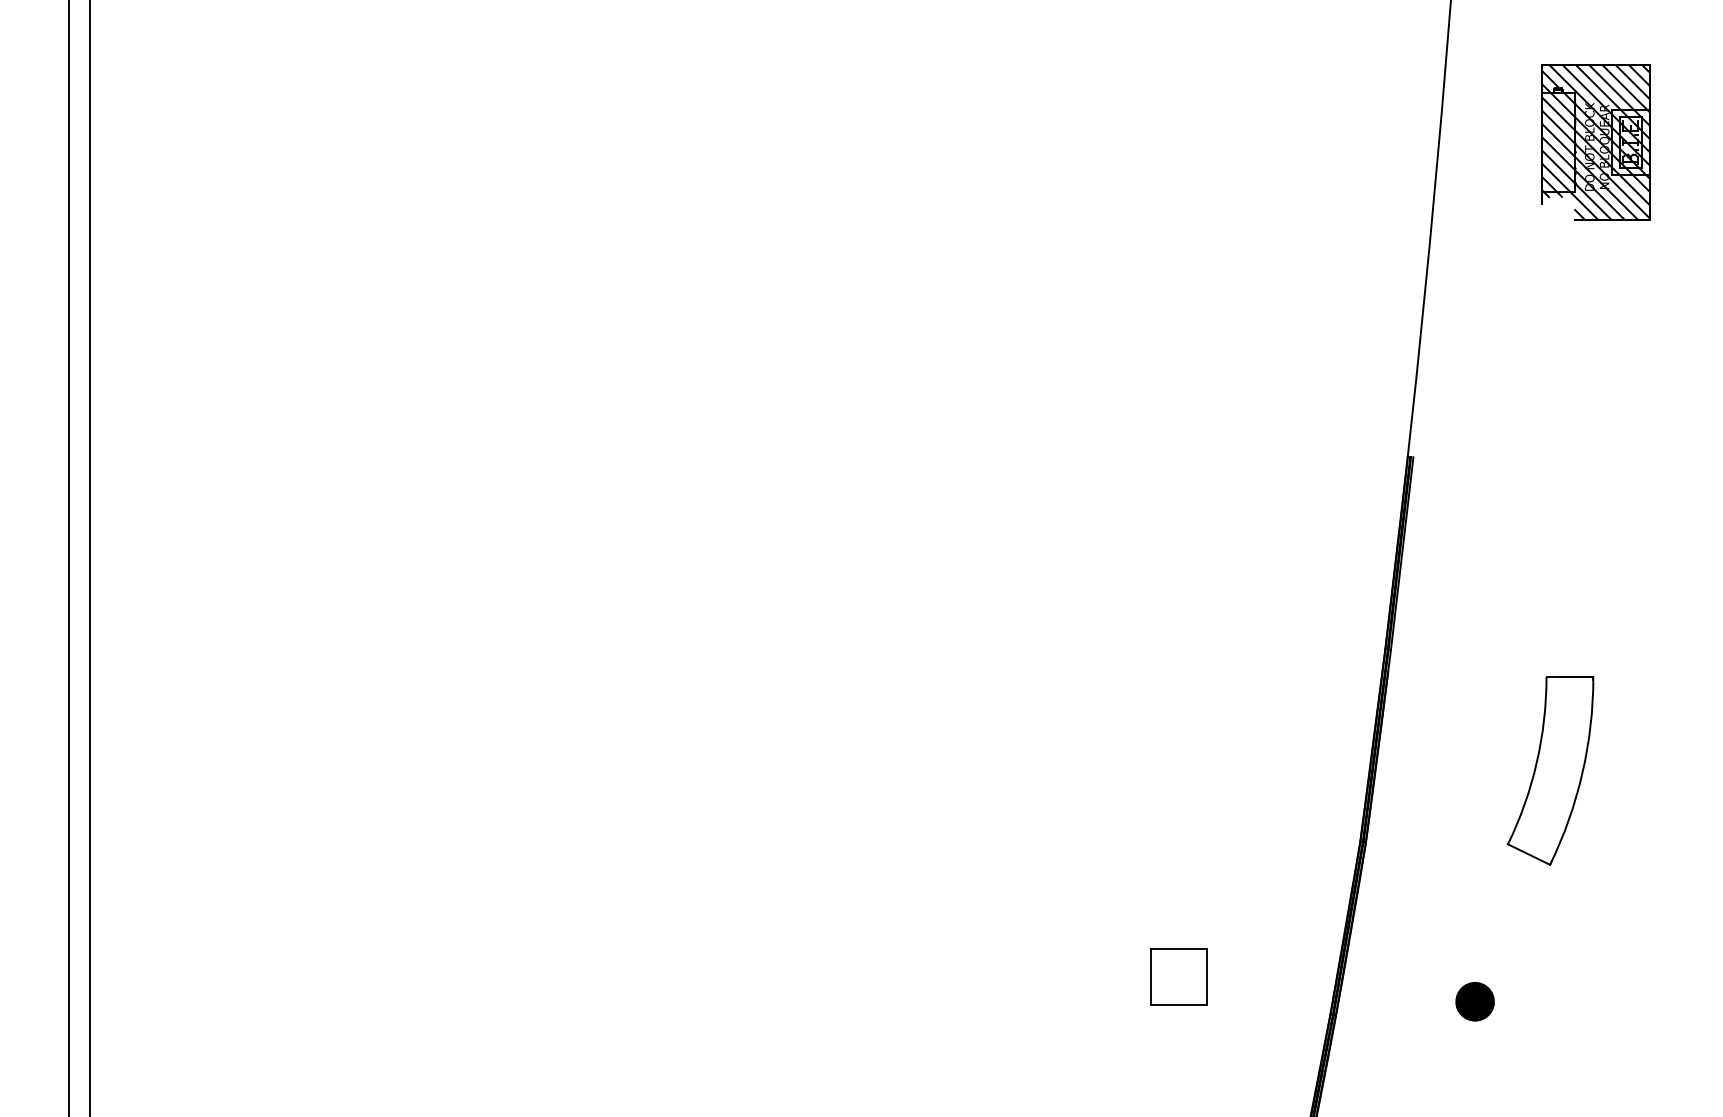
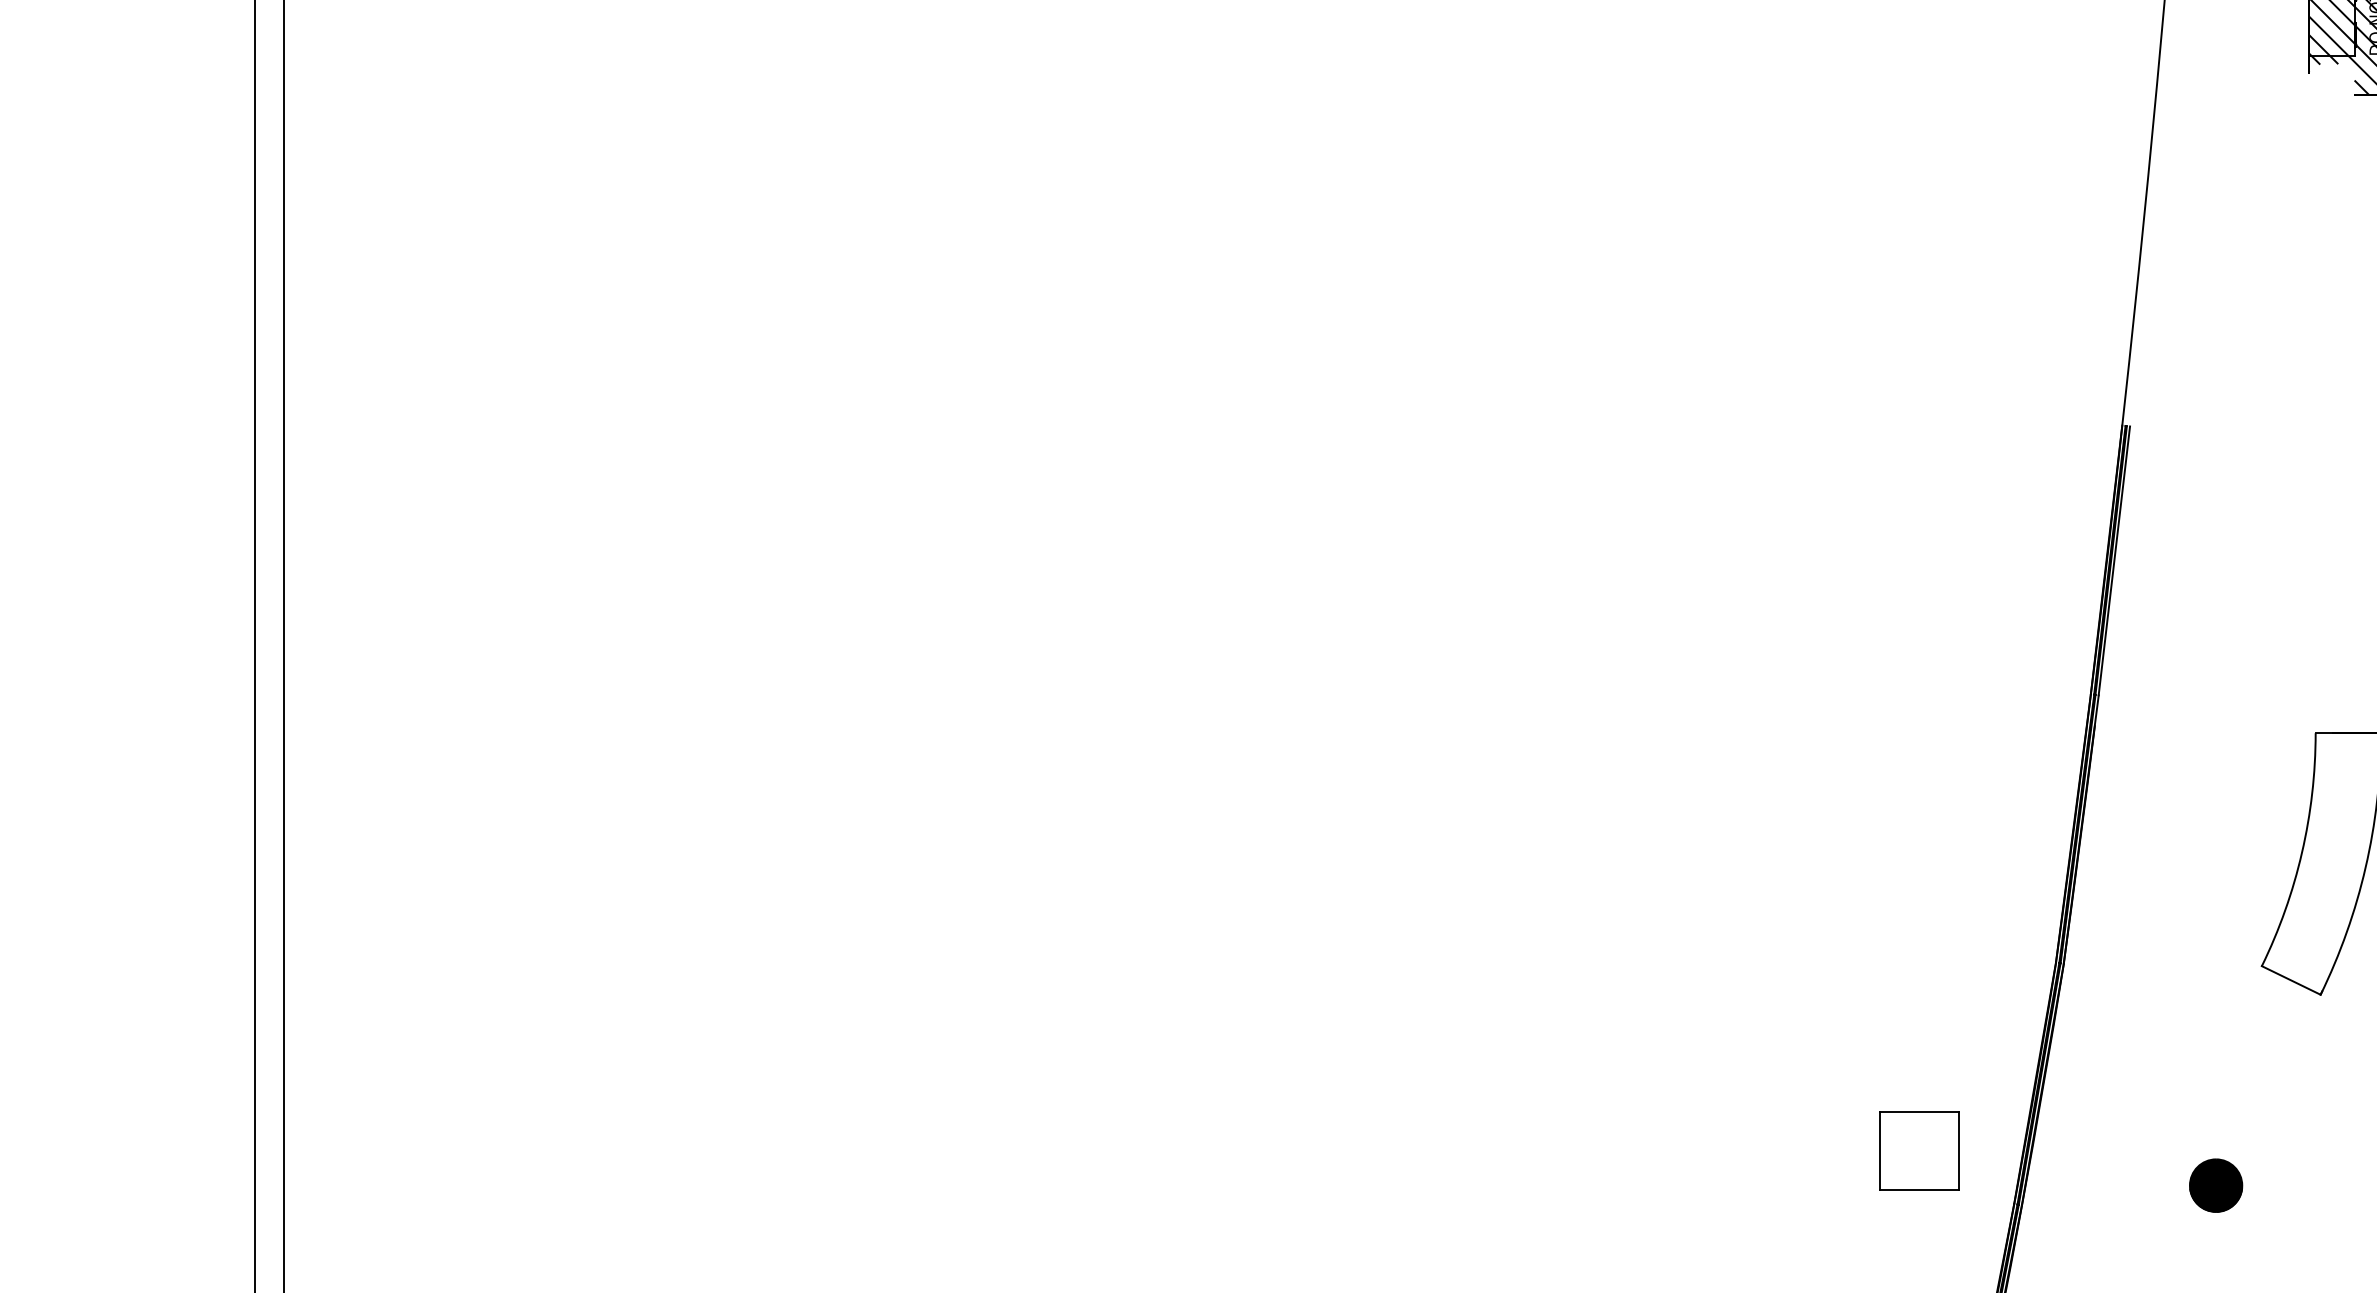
part: (1178, 976) -> (1918, 1150), moved

